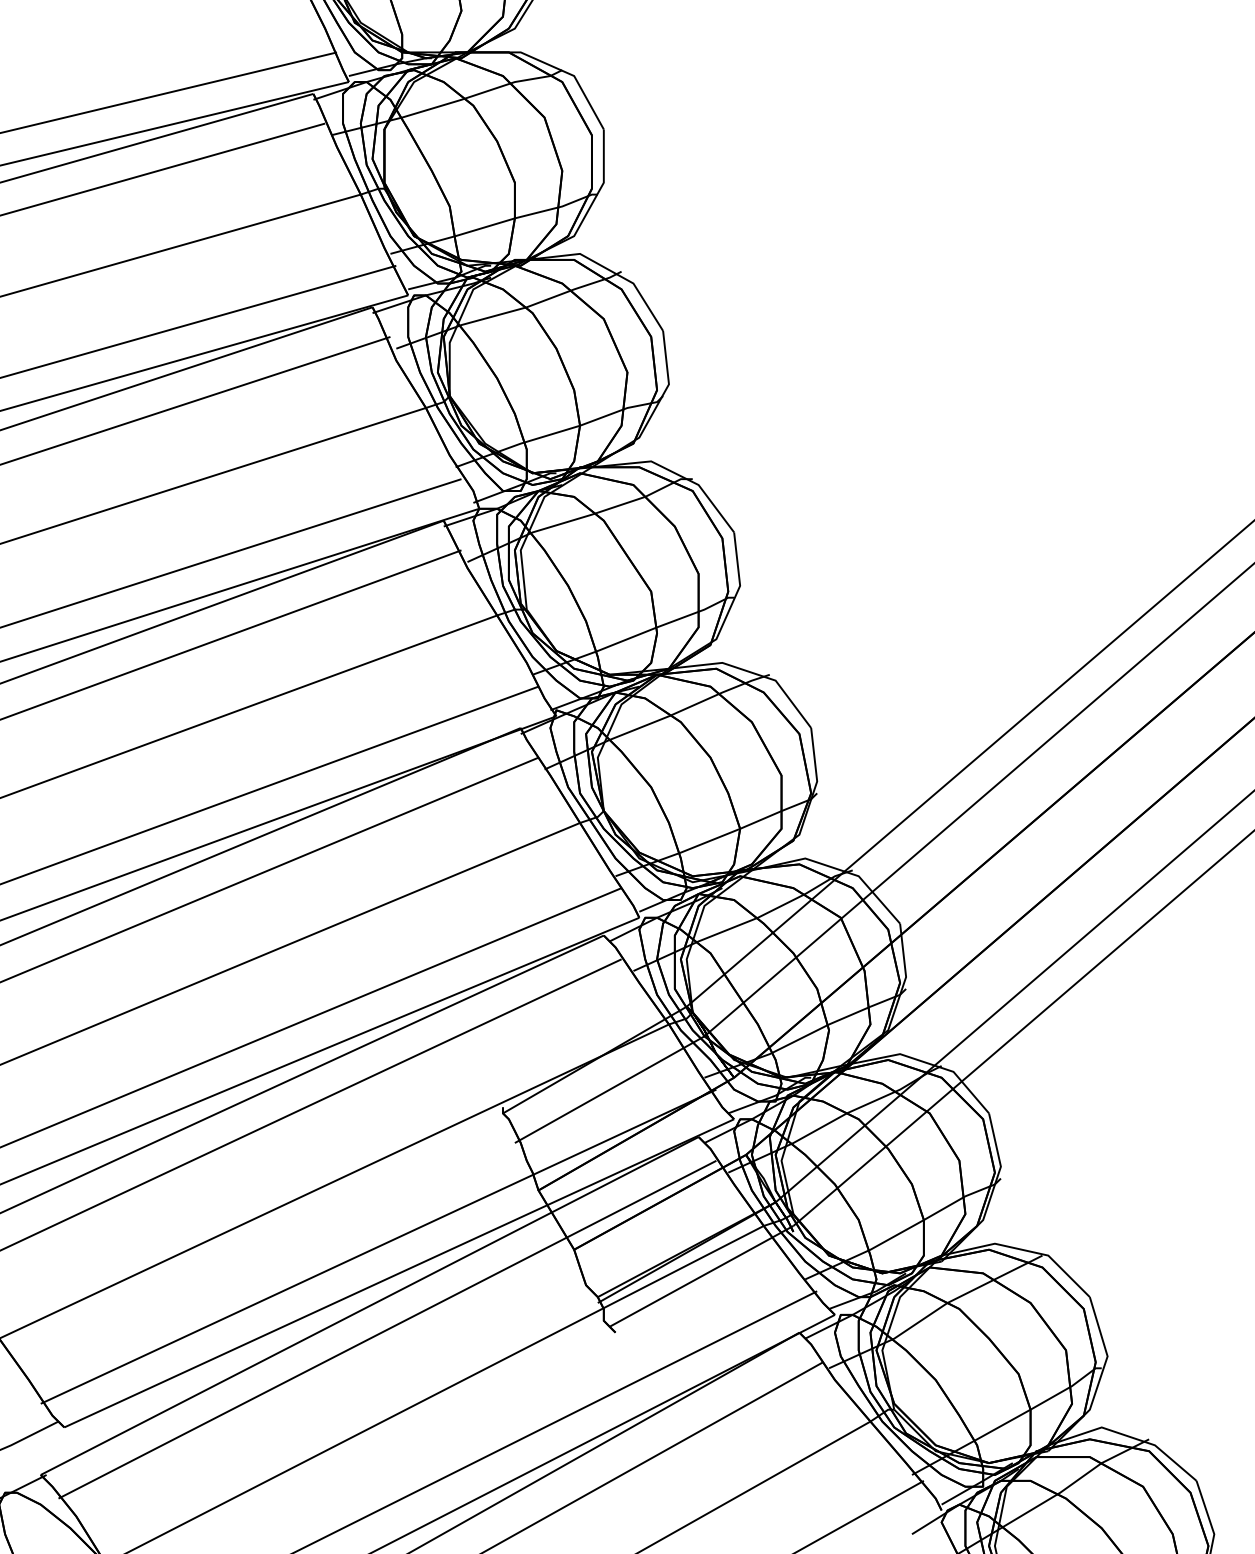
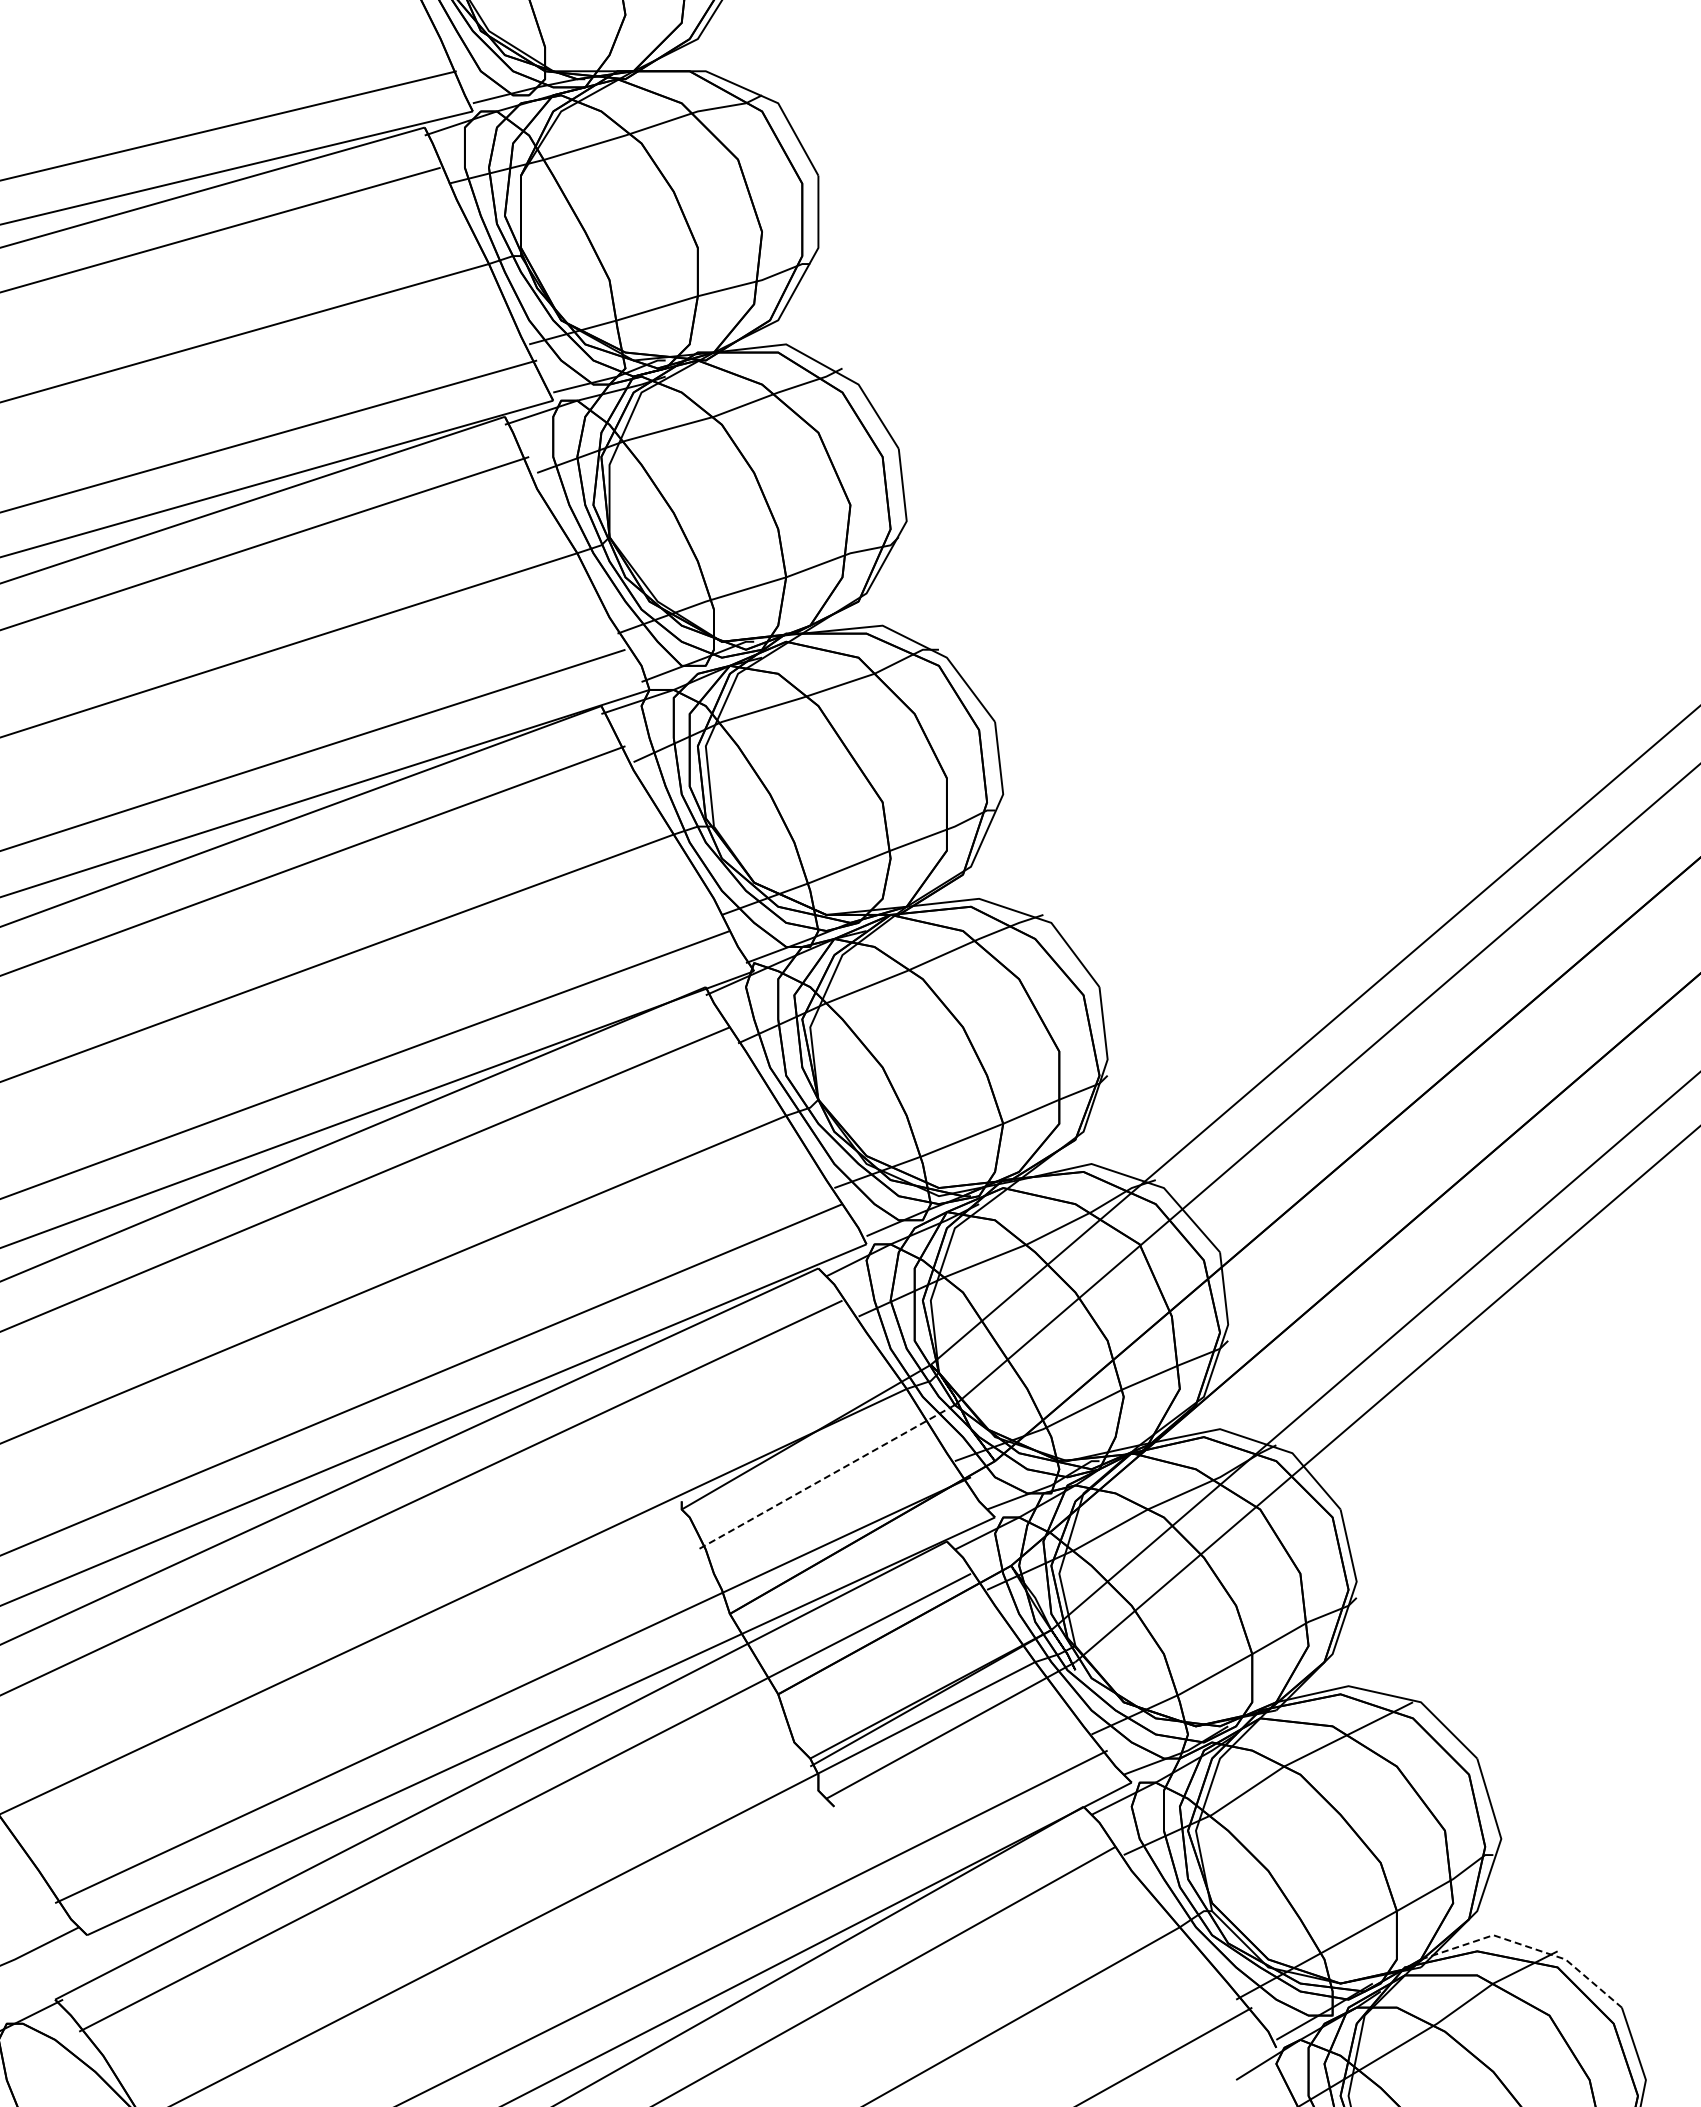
line: (609, 1089) -> (825, 1477), solid -> dashed
line: (1128, 1436) -> (1529, 1947), solid -> dashed

